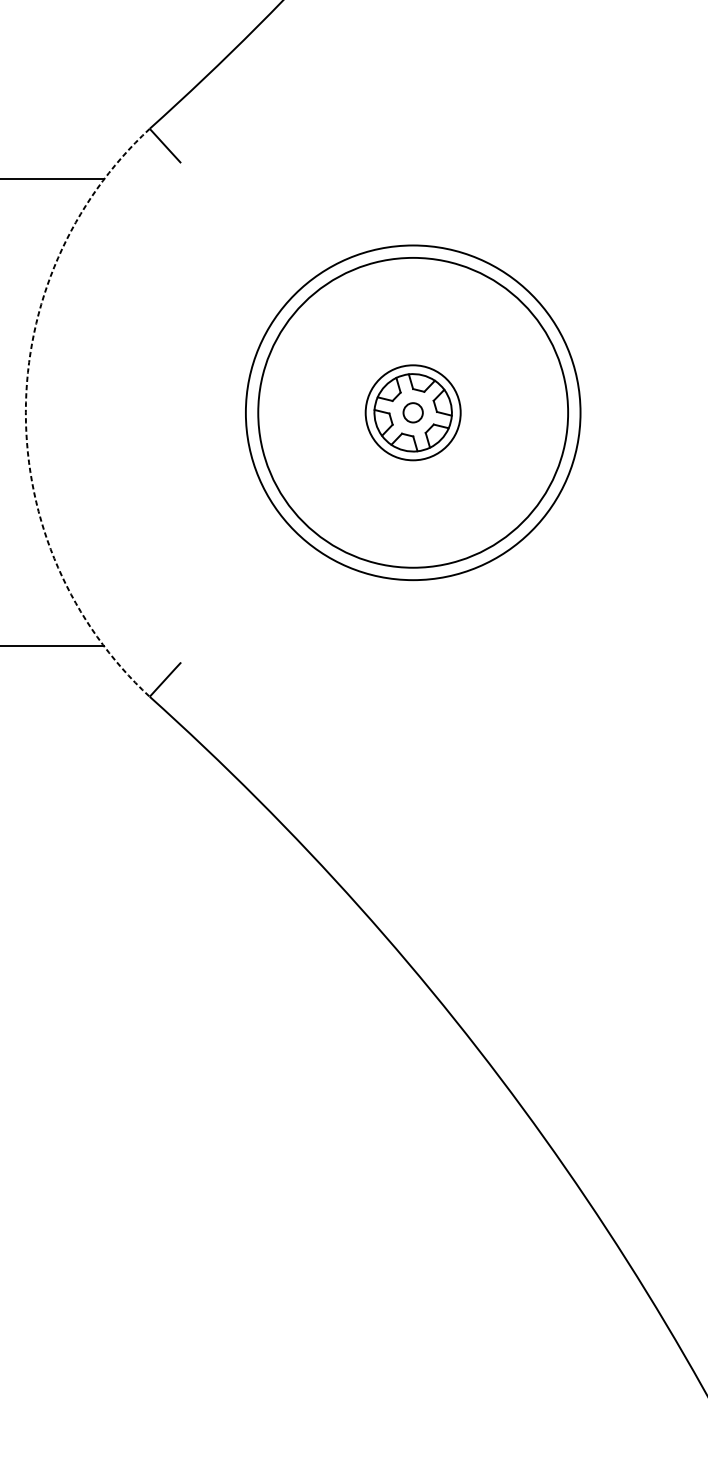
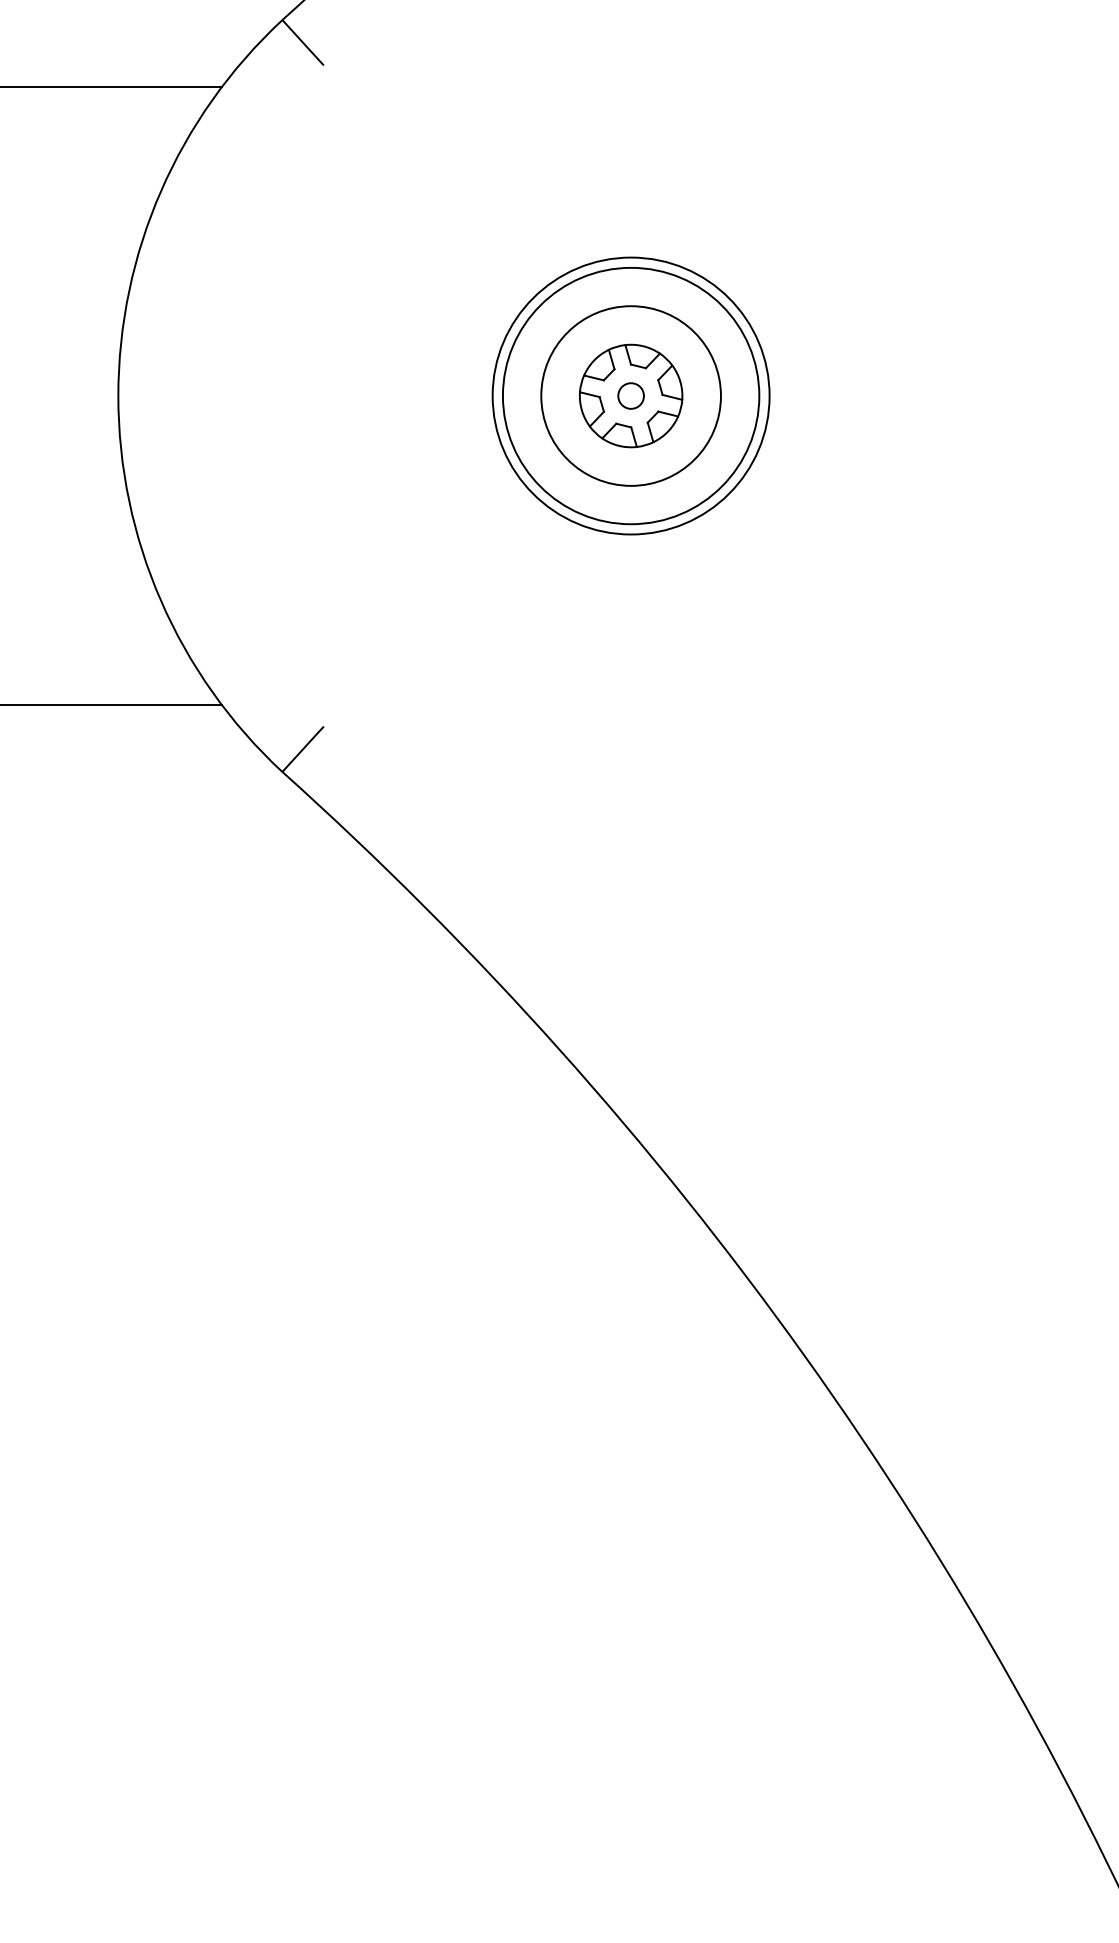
circle: (412, 412) -> (630, 395), size x0.62
circle: (412, 412) -> (630, 395), size x0.62
circle: (412, 412) -> (630, 395), size x1.43
arc: (25, 413) -> (118, 396), dashed -> solid

